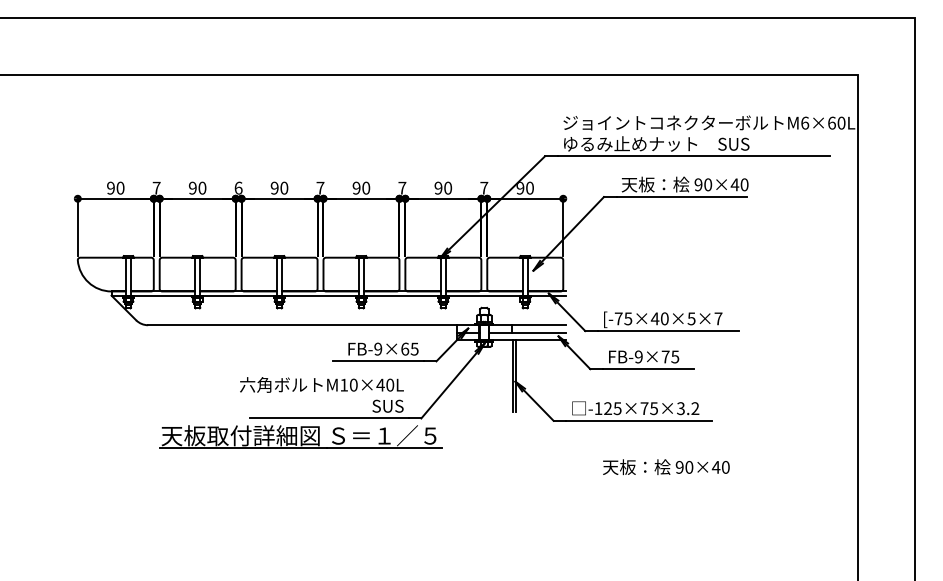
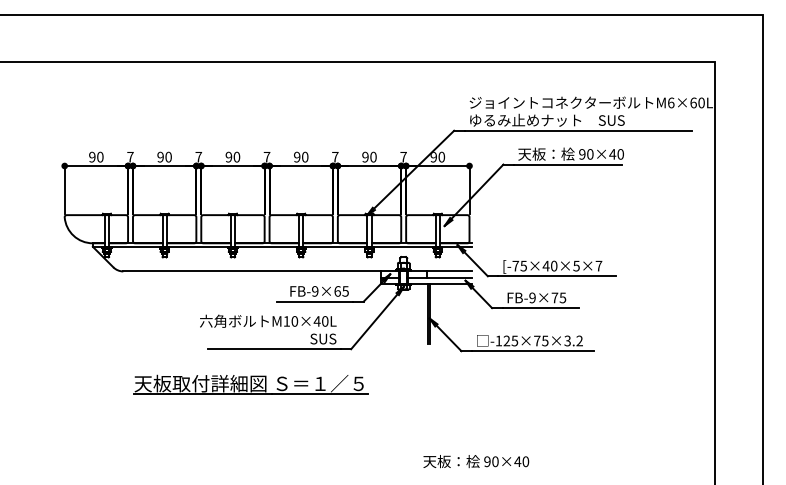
text: (238, 187) -> (198, 156), 6 -> 7
part: (300, 436) -> (250, 384), moved
text: (666, 467) -> (476, 461), moved

